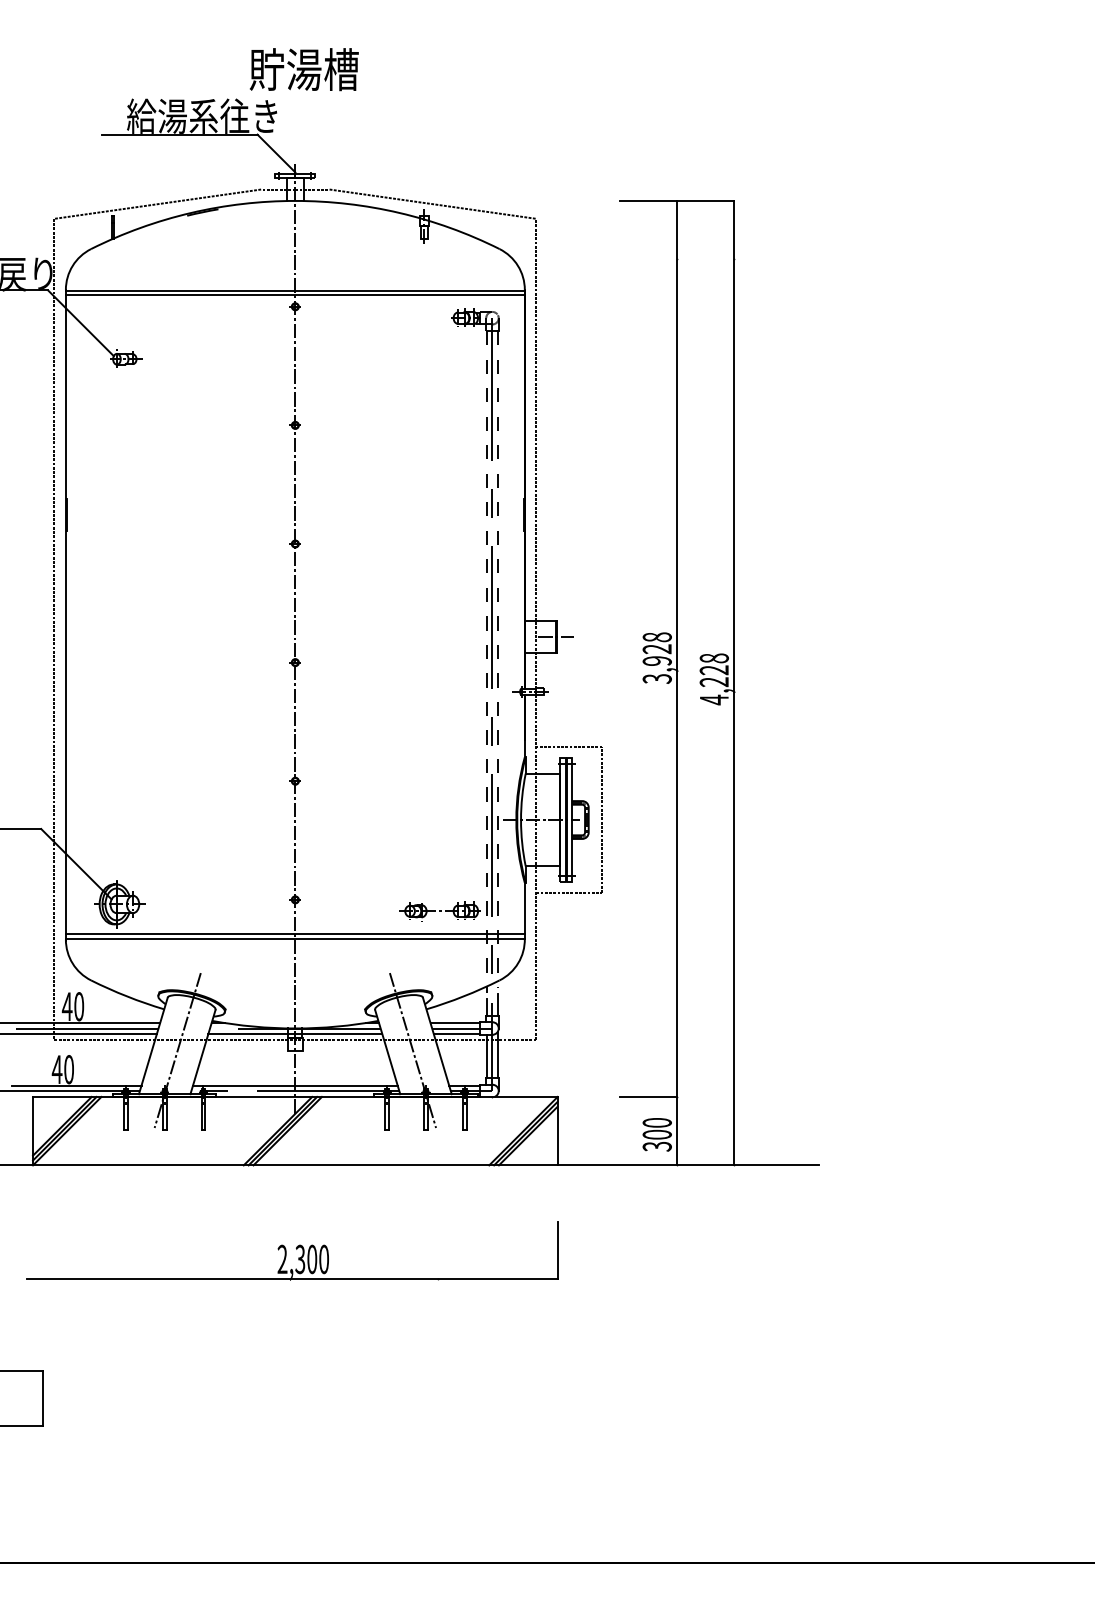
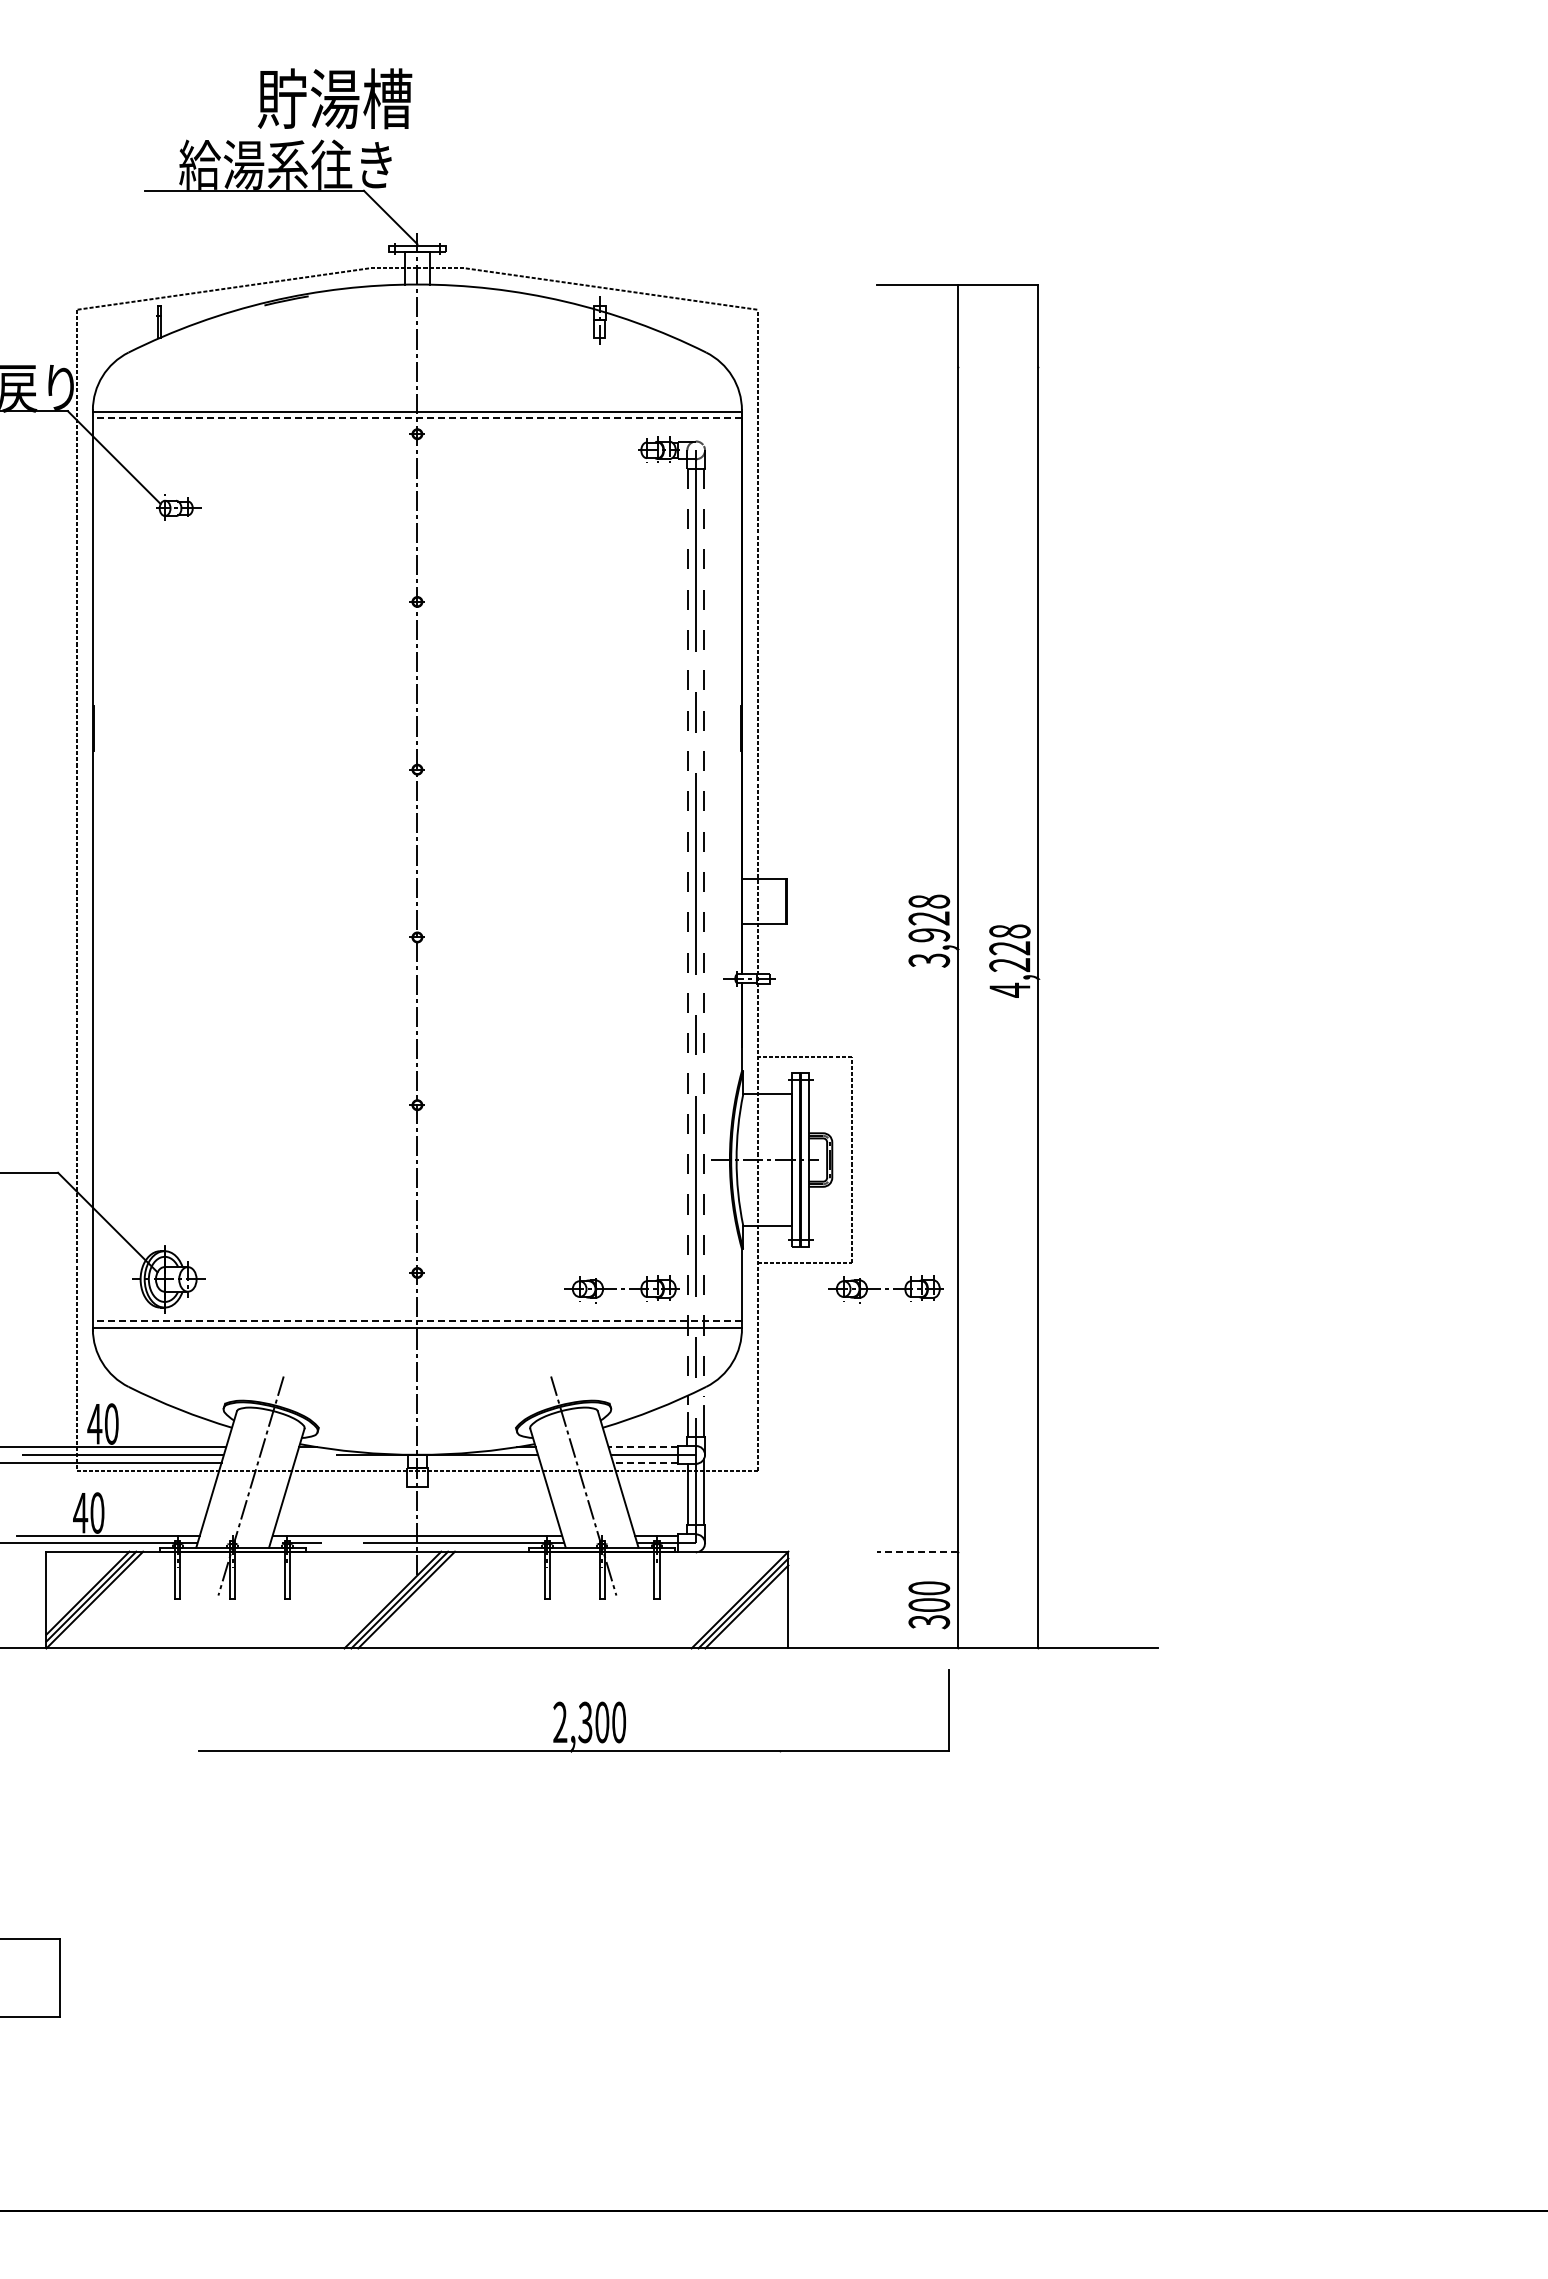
text: (303, 69) -> (334, 98), moved
line: (295, 295) -> (417, 418), solid -> dashed
line: (556, 637) -> (786, 901), removed
part: (626, 911) -> (885, 1289), added
line: (295, 934) -> (417, 1321), solid -> dashed
line: (455, 1023) -> (643, 1447), solid -> dashed
line: (295, 1033) -> (417, 1462), removed
line: (456, 1033) -> (645, 1462), solid -> dashed
line: (648, 1096) -> (916, 1551), solid -> dashed
part: (296, 1249) -> (579, 1708), moved

